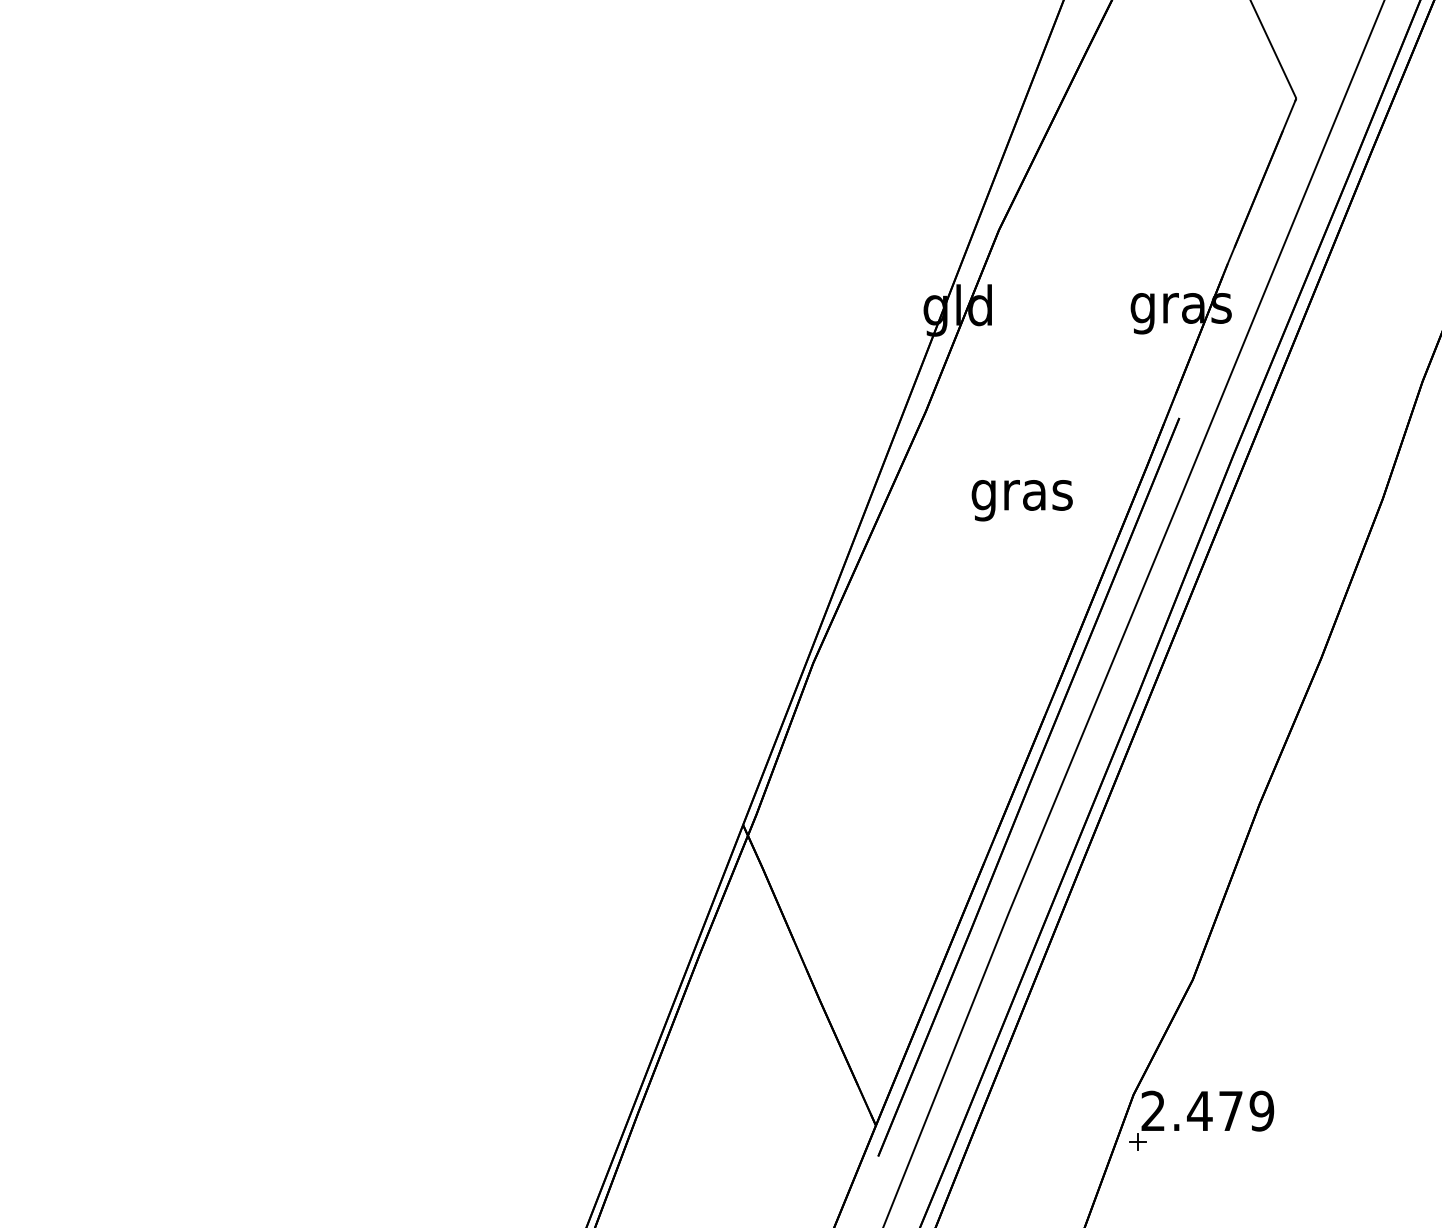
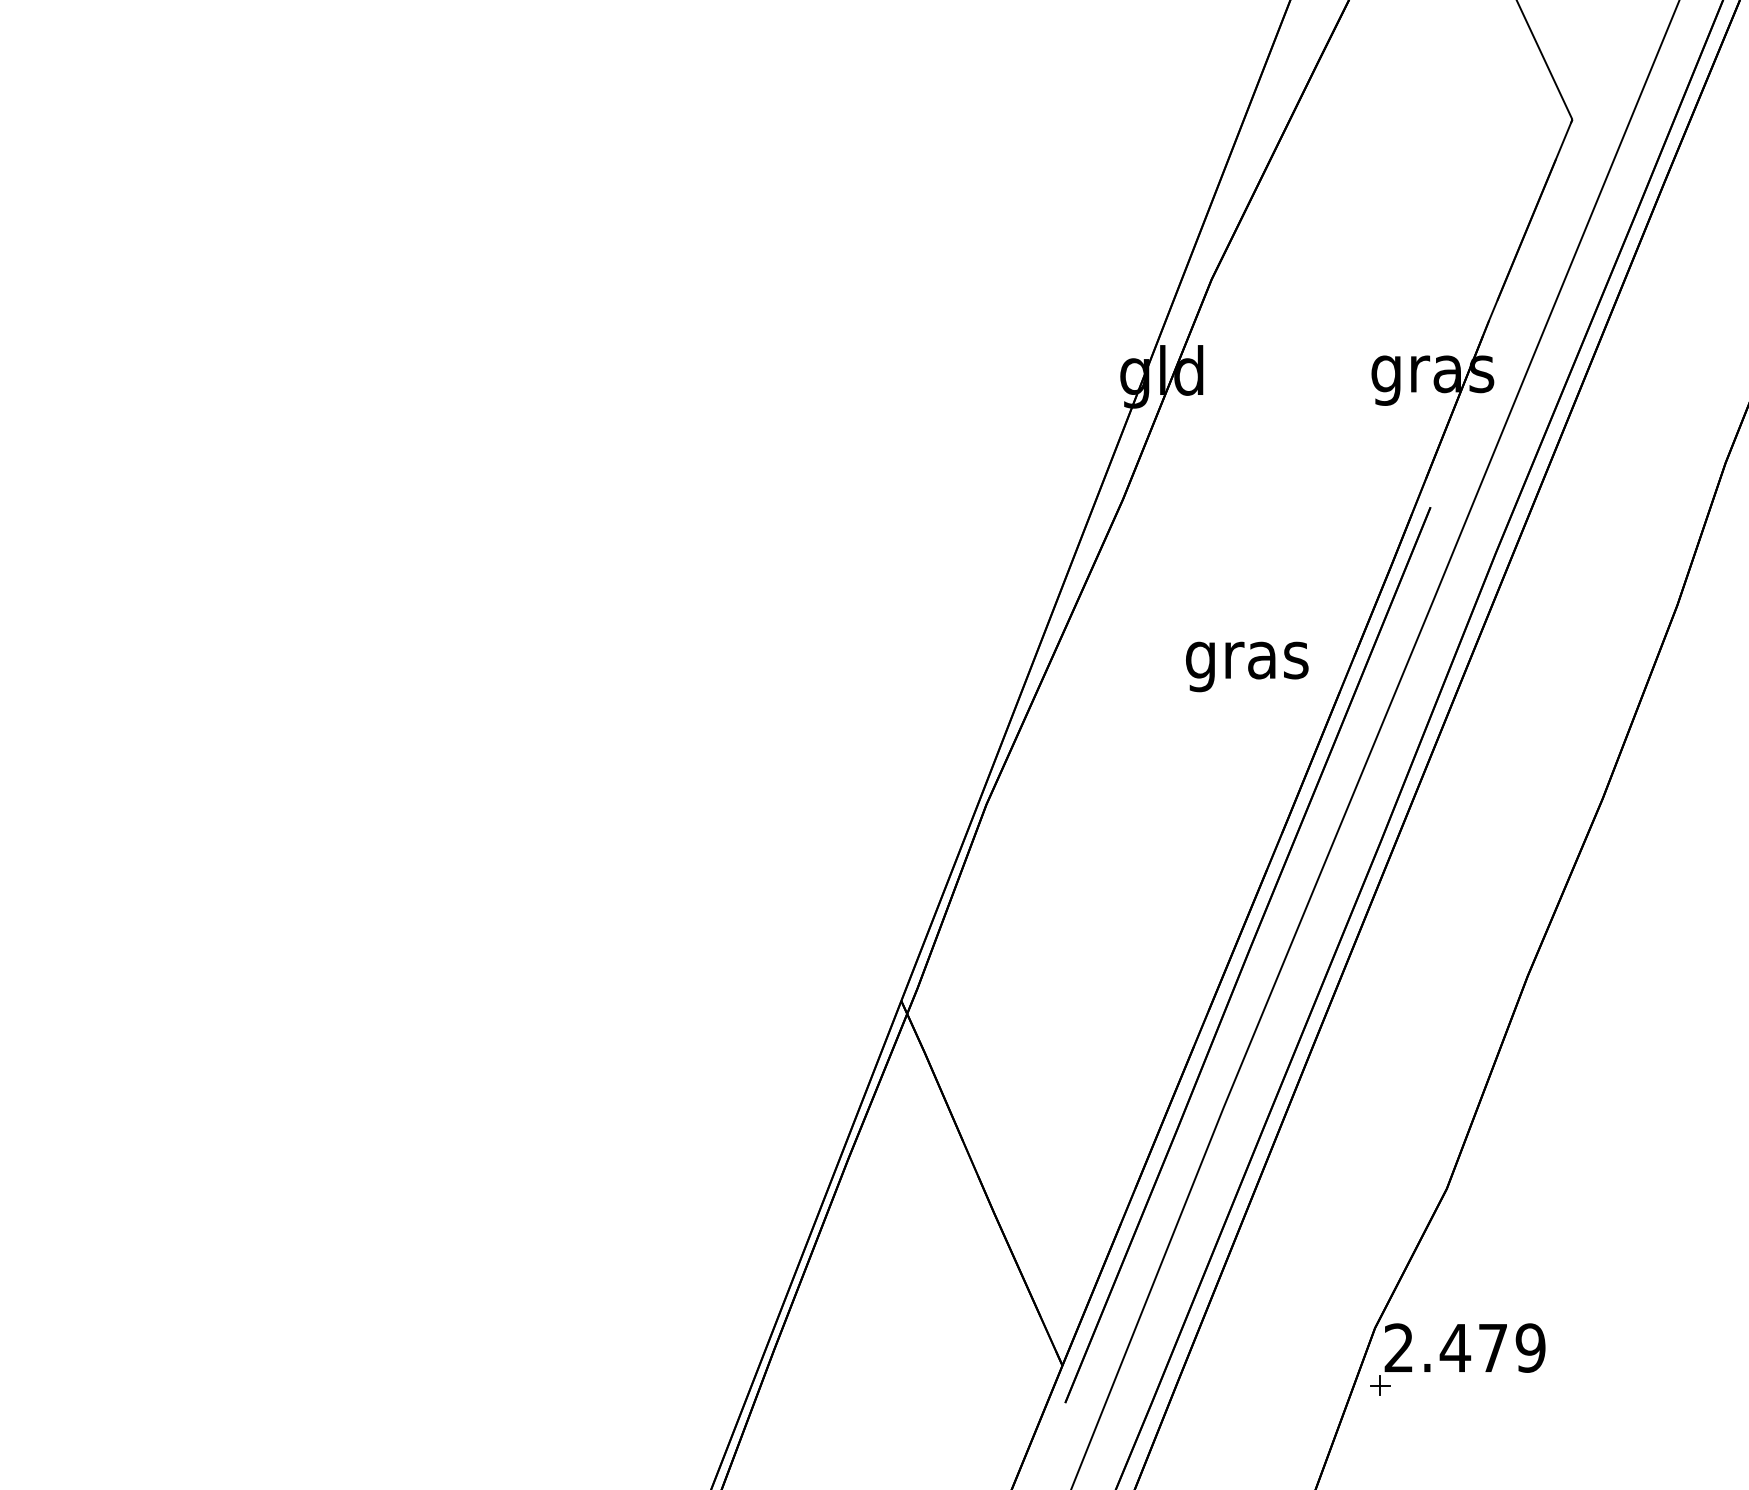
text: (1021, 500) -> (1246, 666), moved

